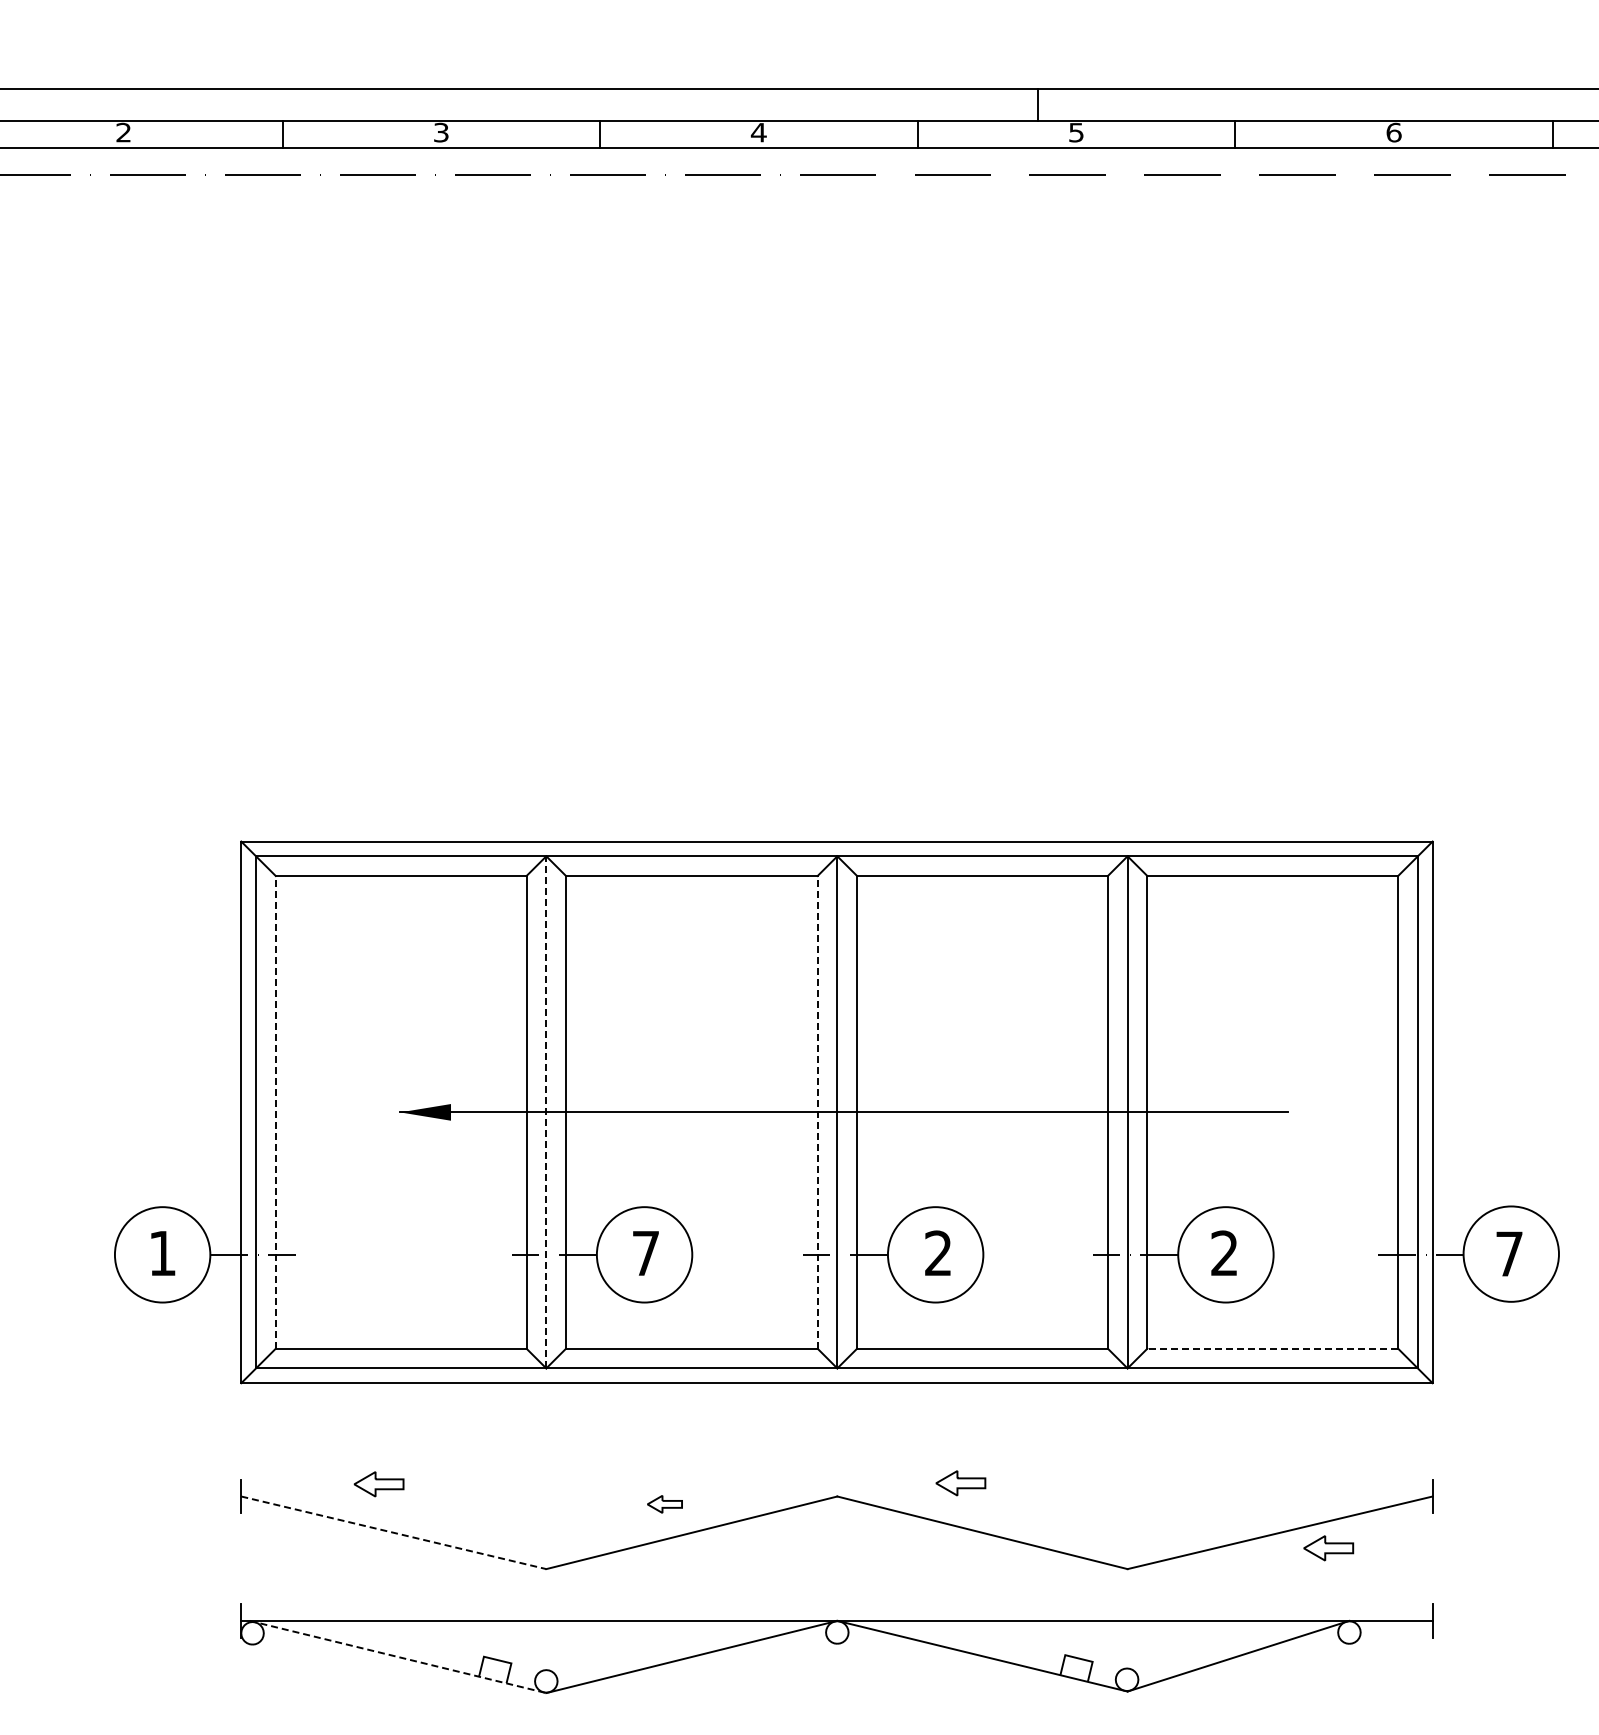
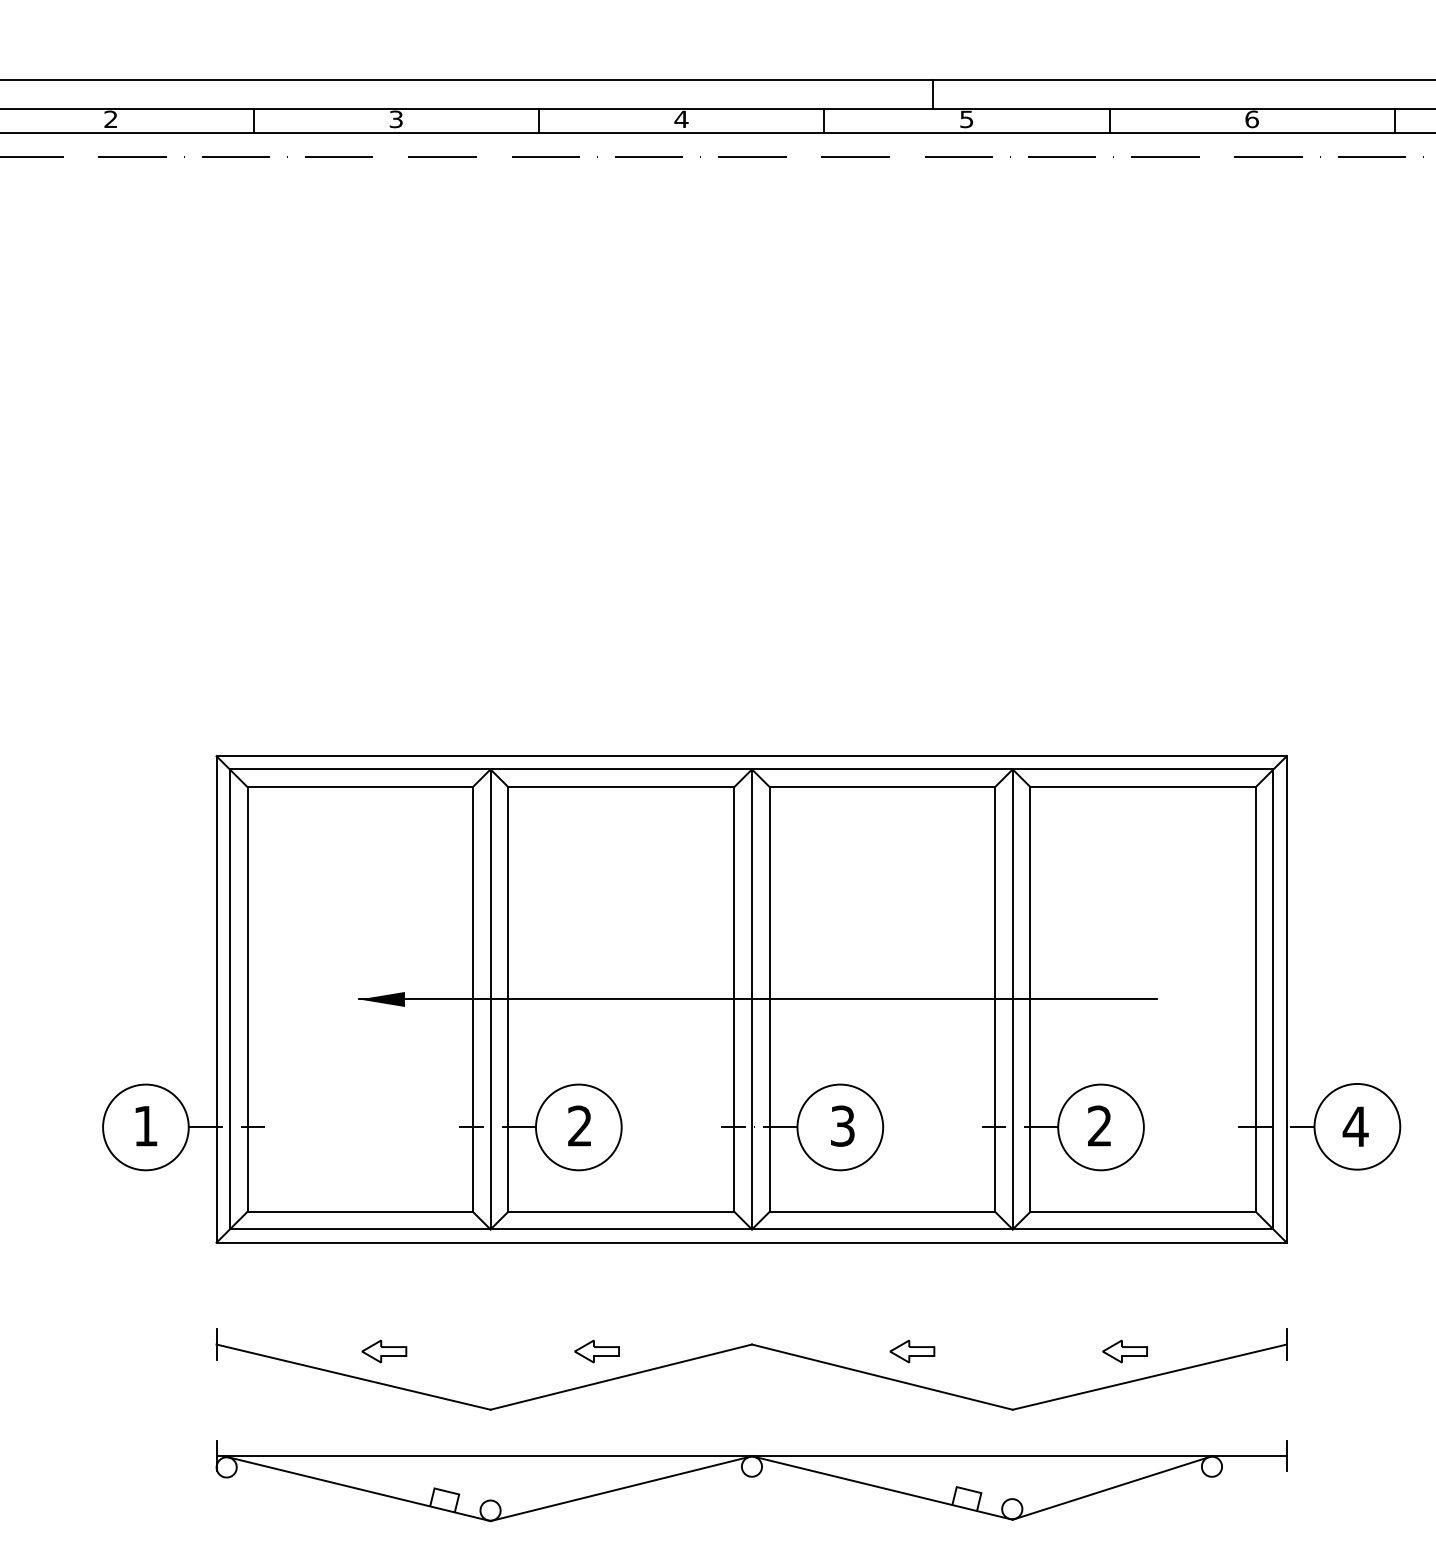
line: (275, 1111) -> (247, 998), dashed -> solid
line: (546, 1111) -> (490, 998), dashed -> solid
line: (817, 1111) -> (734, 998), dashed -> solid
text: (645, 1252) -> (579, 1125), 7 -> 2
text: (938, 1253) -> (842, 1126), 2 -> 3
text: (1508, 1253) -> (1354, 1126), 7 -> 4
line: (1272, 1348) -> (1142, 1211), dashed -> solid
part: (960, 1483) -> (912, 1351), moved
part: (378, 1484) -> (383, 1351), moved
part: (664, 1504) -> (596, 1351), size x1.43
line: (393, 1532) -> (353, 1376), dashed -> solid
part: (1328, 1548) -> (1124, 1351), moved
line: (398, 1656) -> (357, 1488), dashed -> solid

